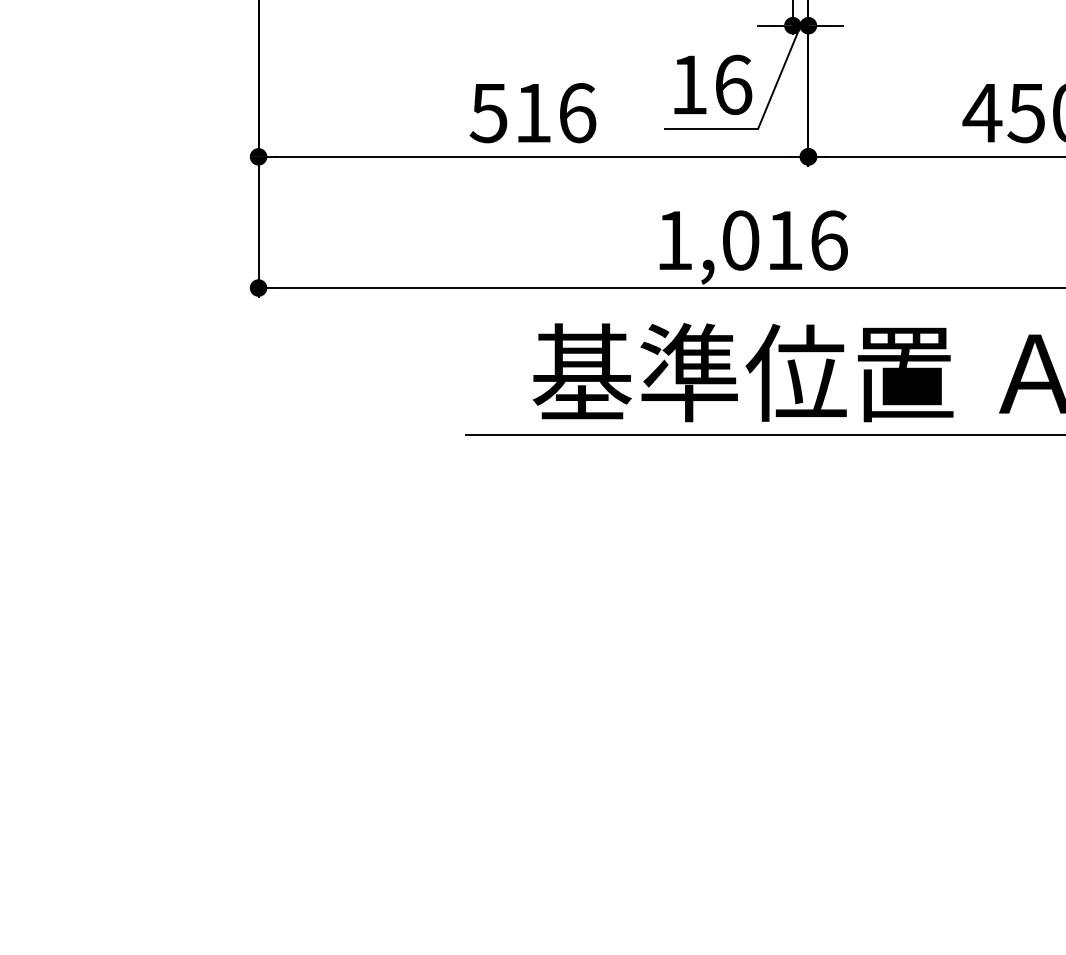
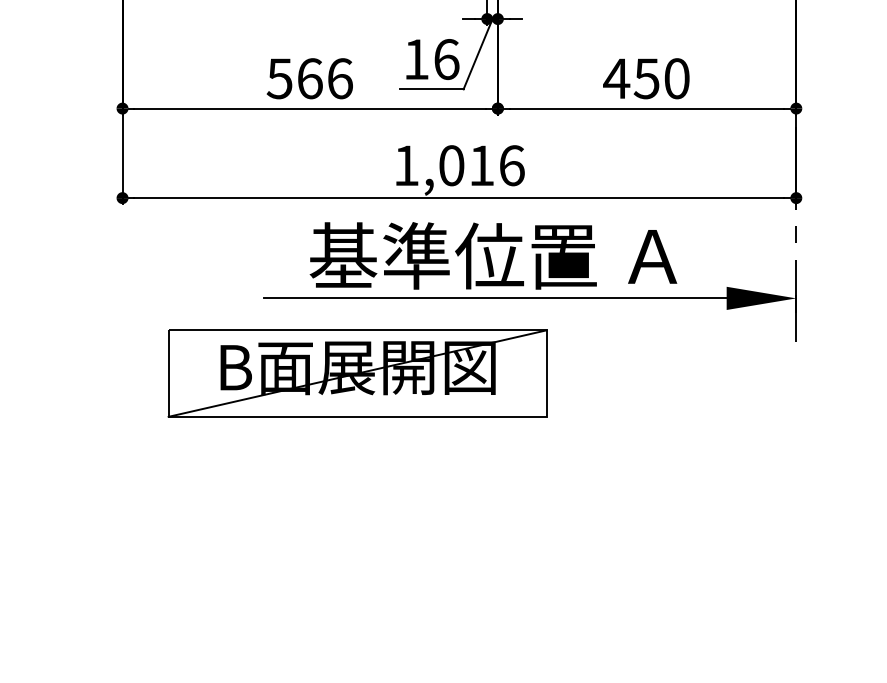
text: (533, 112) -> (310, 78), 516 -> 566
part: (602, 544) -> (357, 373), added

